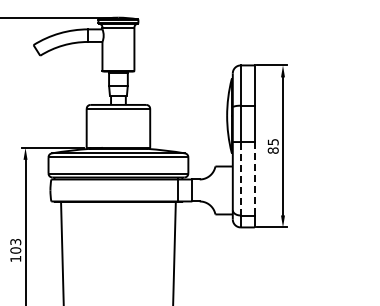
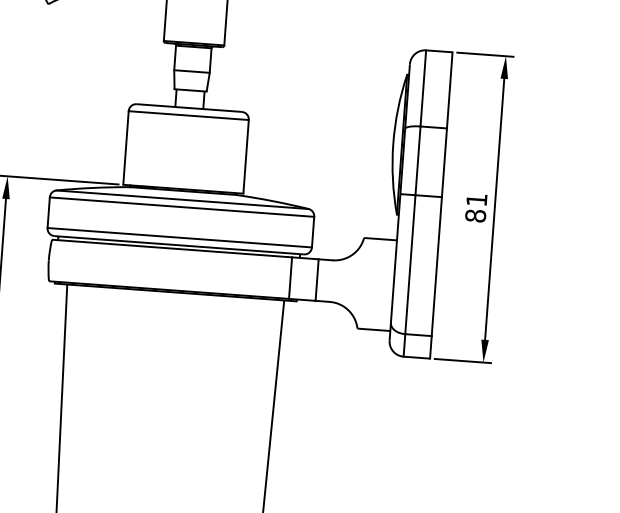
text: (272, 142) -> (475, 200), 85 -> 81
line: (240, 178) -> (409, 264), dashed -> solid
line: (254, 178) -> (436, 266), dashed -> solid

